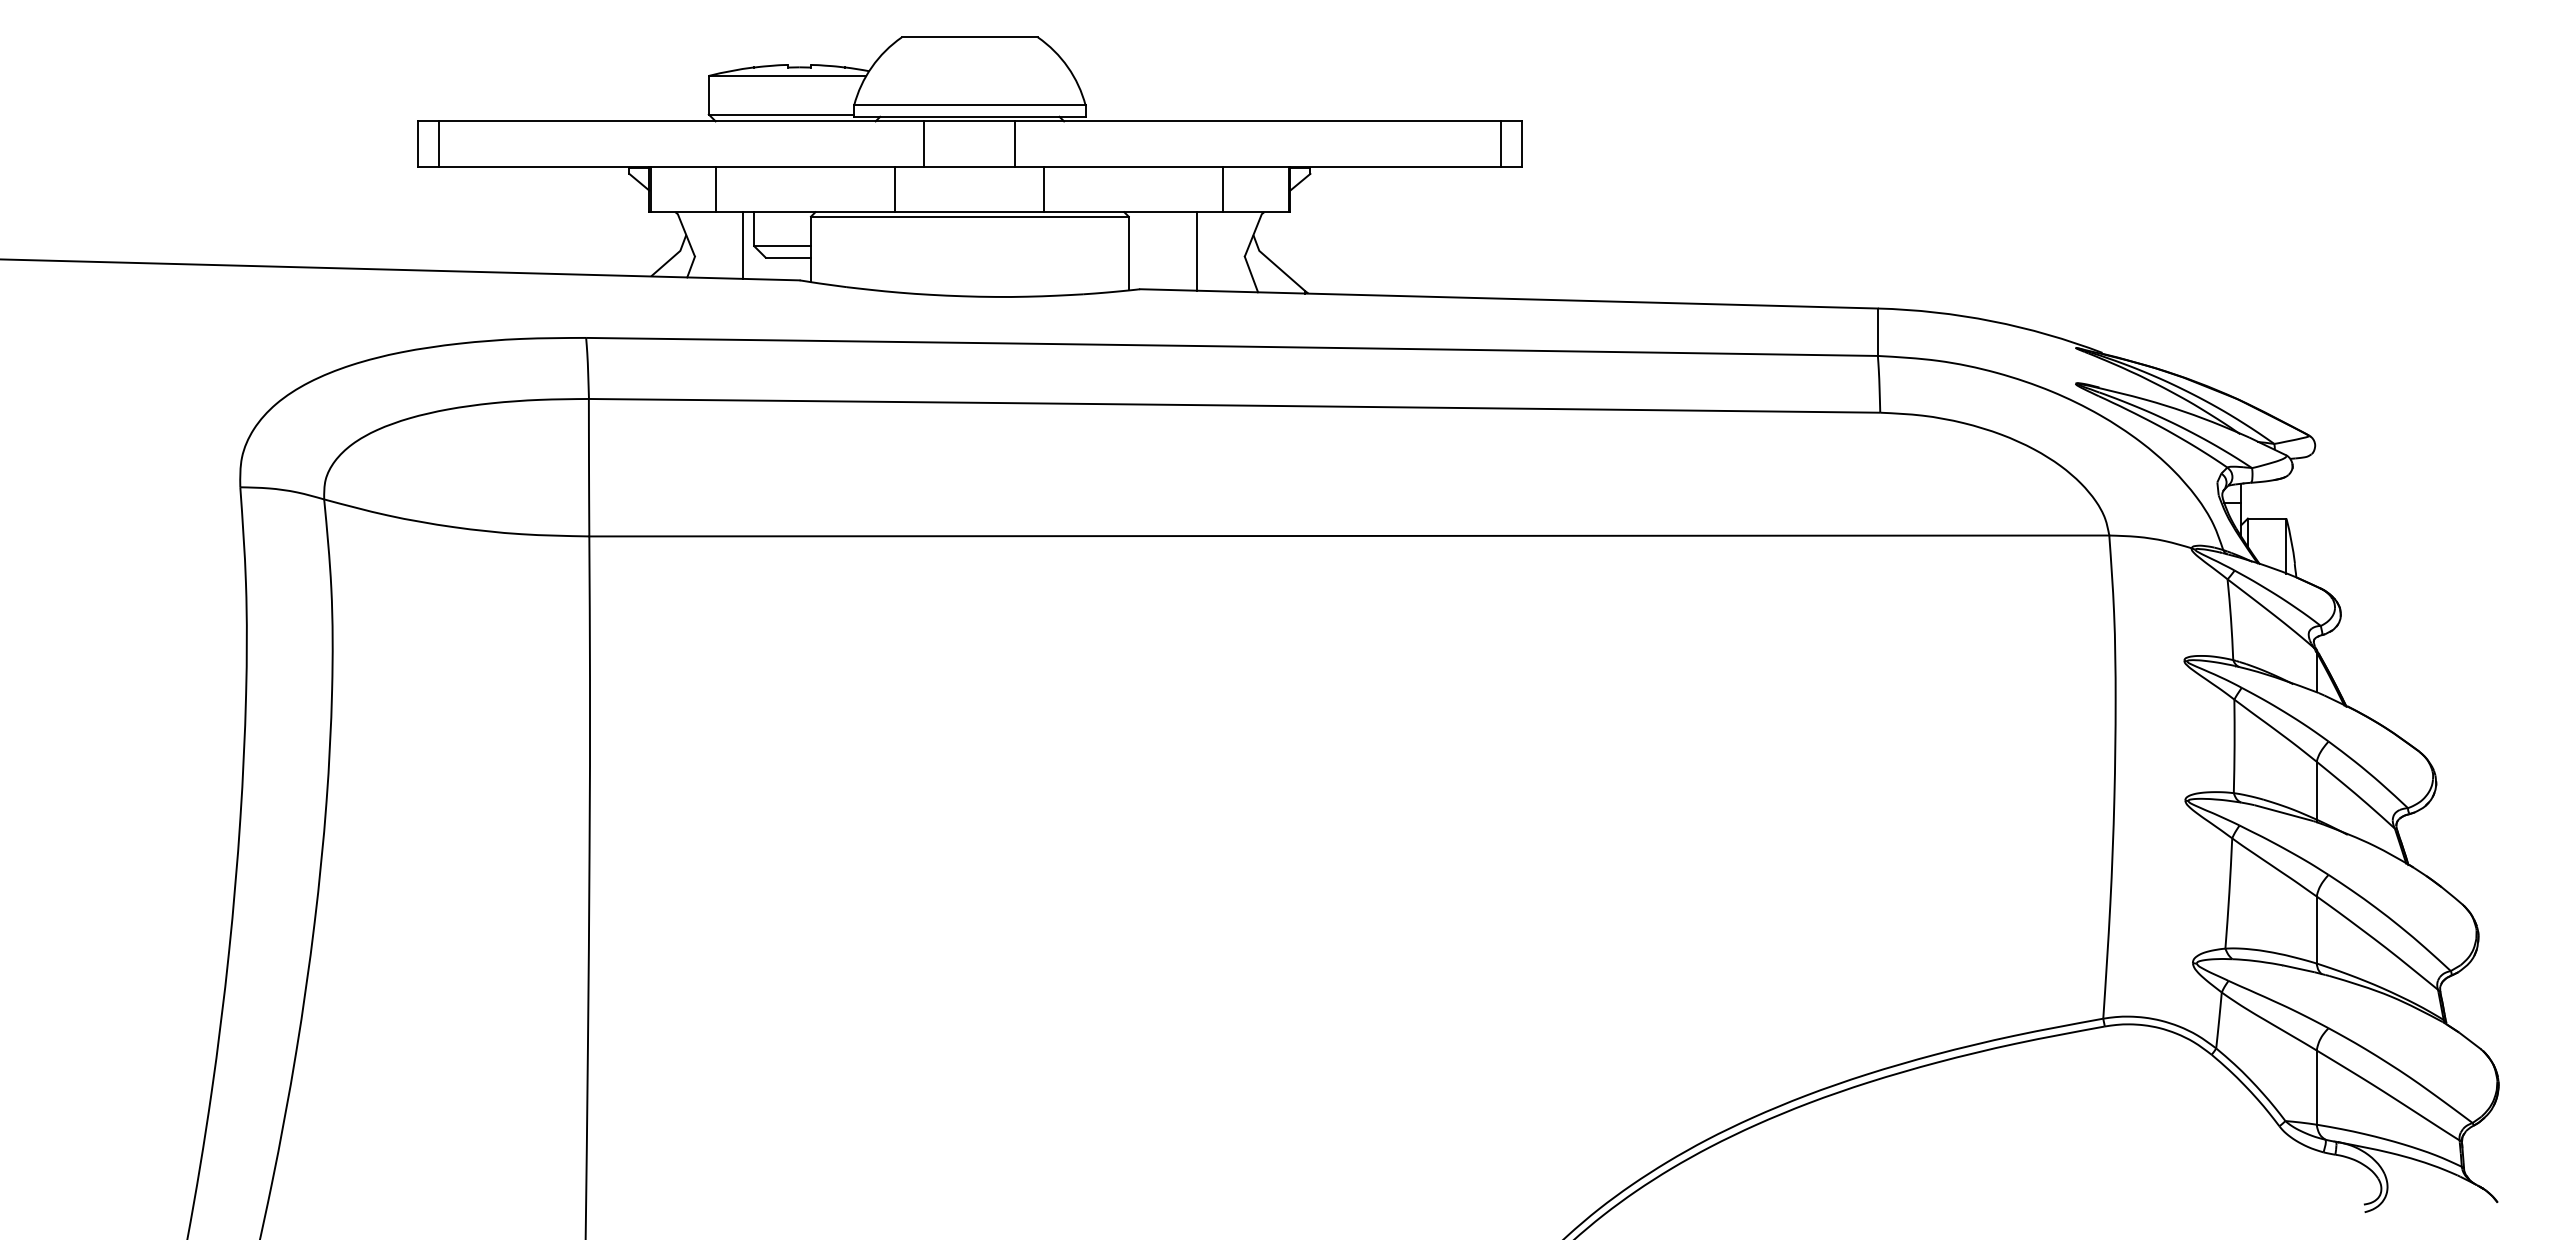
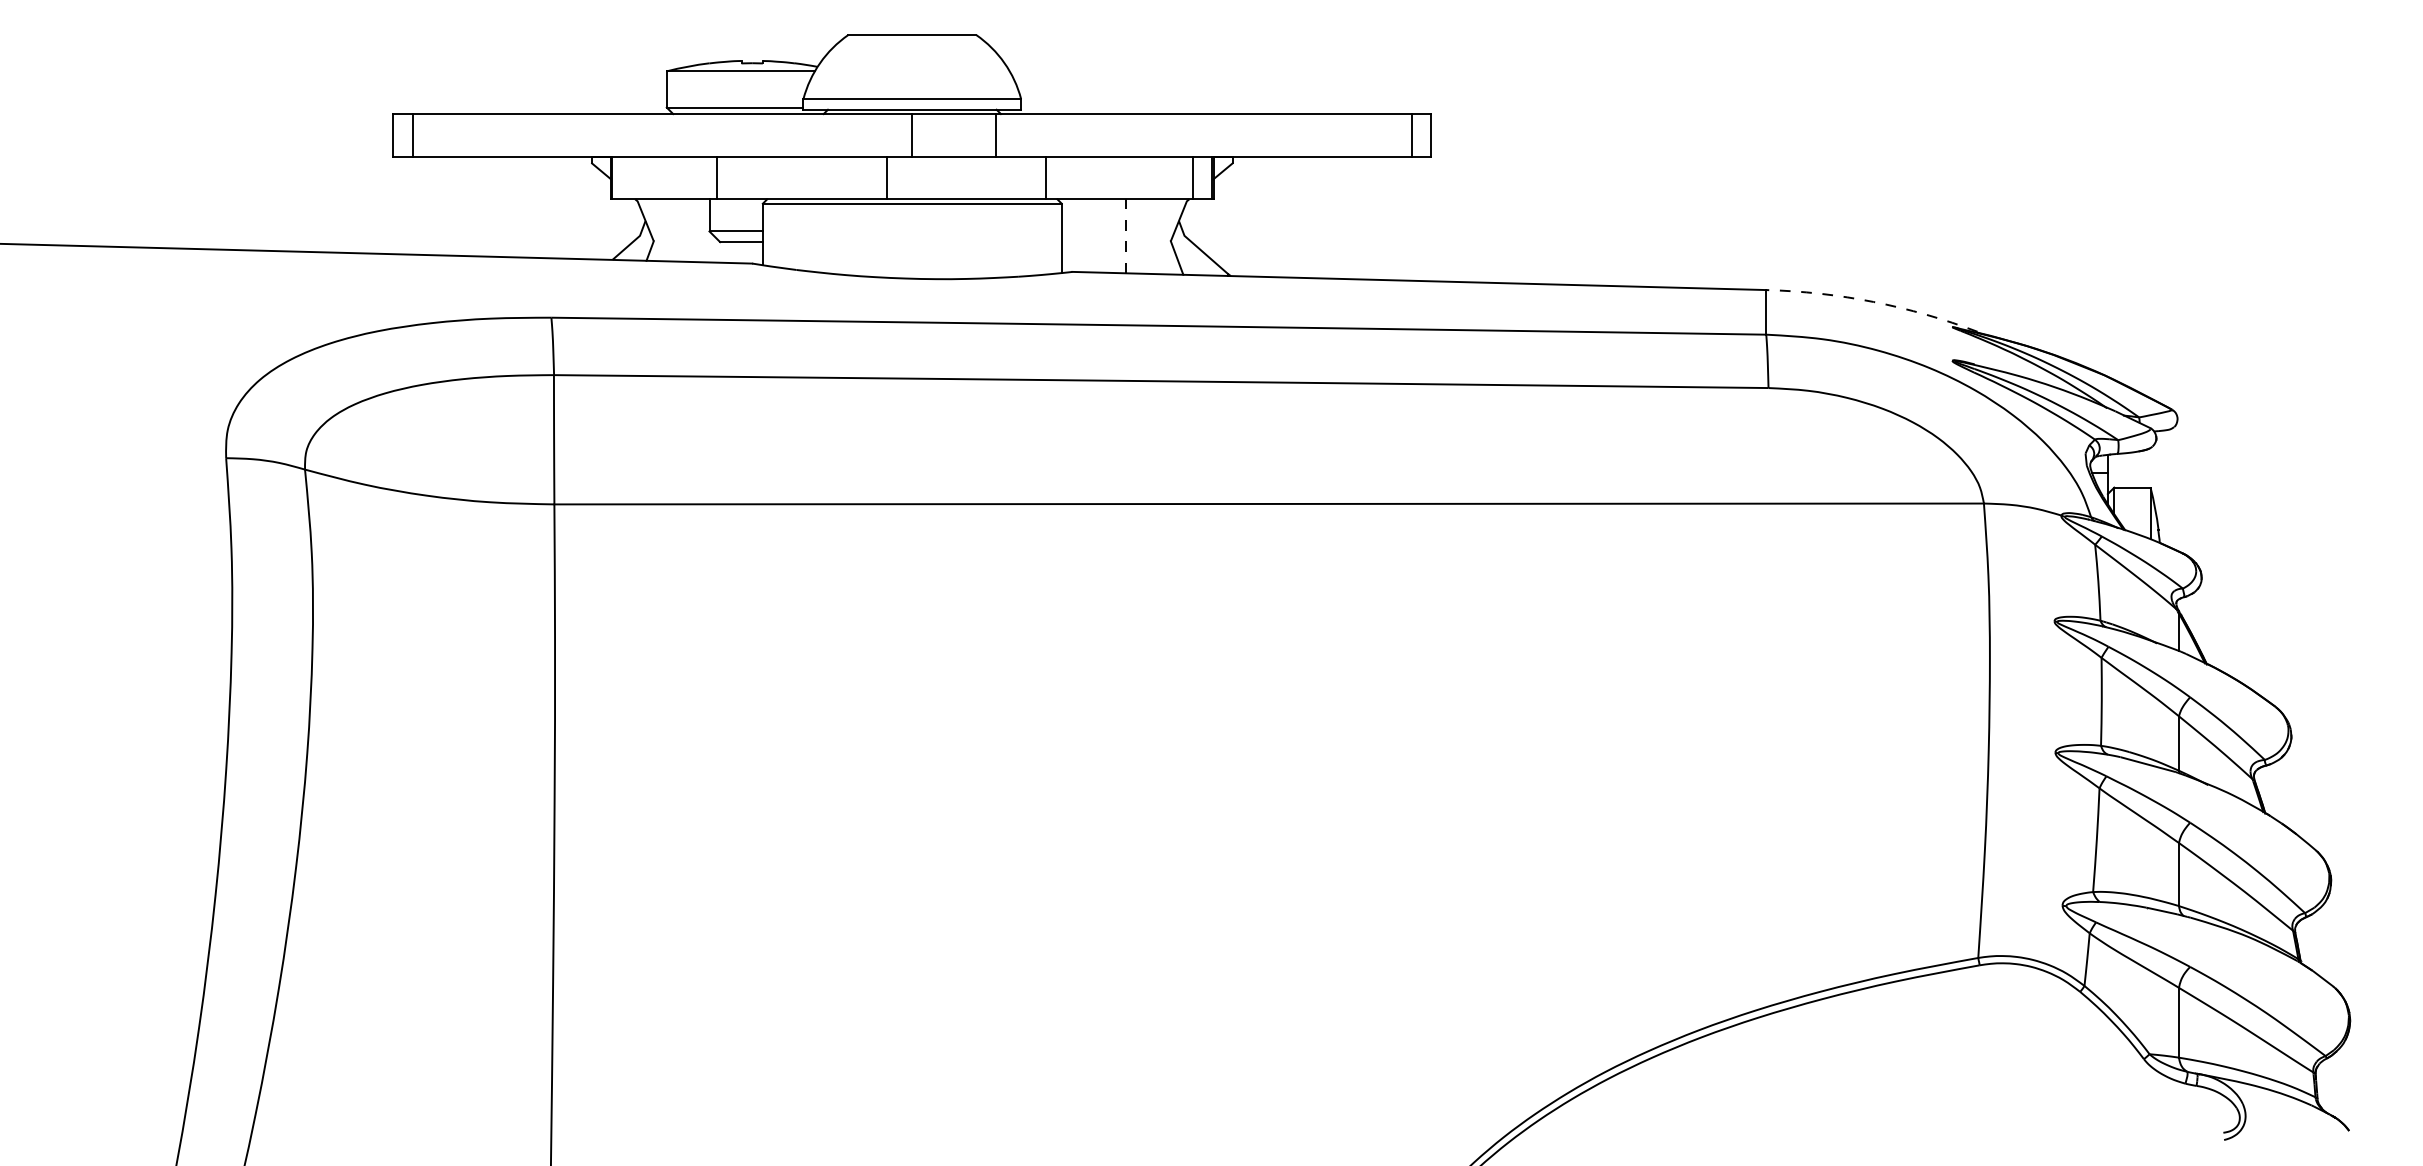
line: (924, 143) -> (911, 134), moved
line: (1015, 143) -> (996, 134), moved
line: (716, 189) -> (717, 178), moved
line: (895, 189) -> (887, 178), moved
line: (1044, 189) -> (1046, 178), moved
line: (1223, 189) -> (1193, 178), moved
line: (742, 245) -> (698, 230), removed
line: (1196, 250) -> (1125, 235), solid -> dashed
arc: (1992, 321) -> (1874, 302), solid -> dashed

